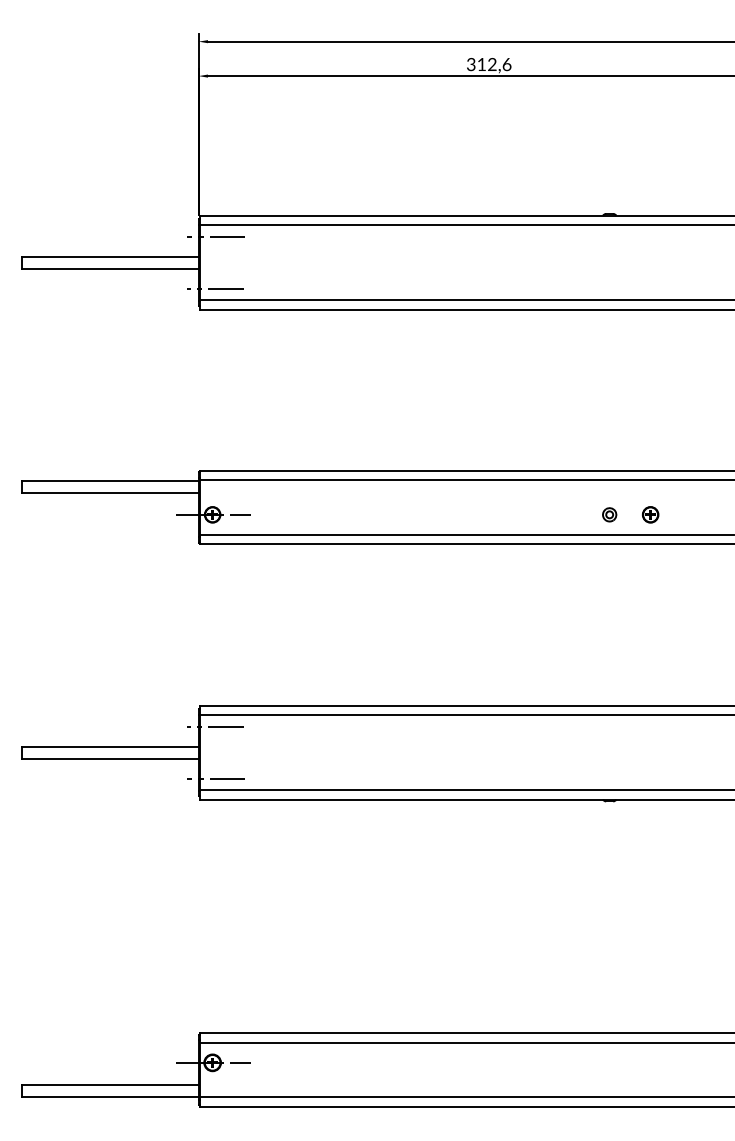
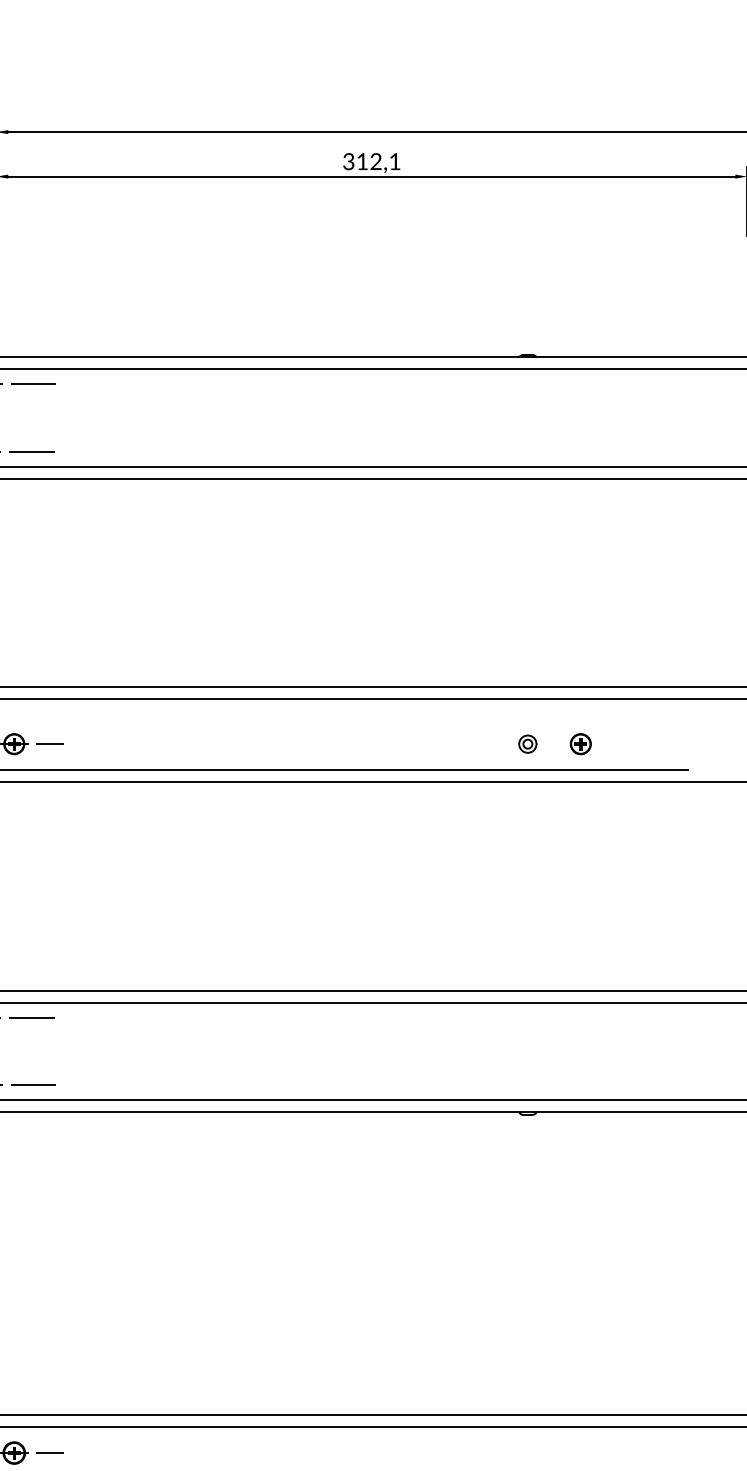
text: (506, 64) -> (394, 161), 312,6 -> 312,1

